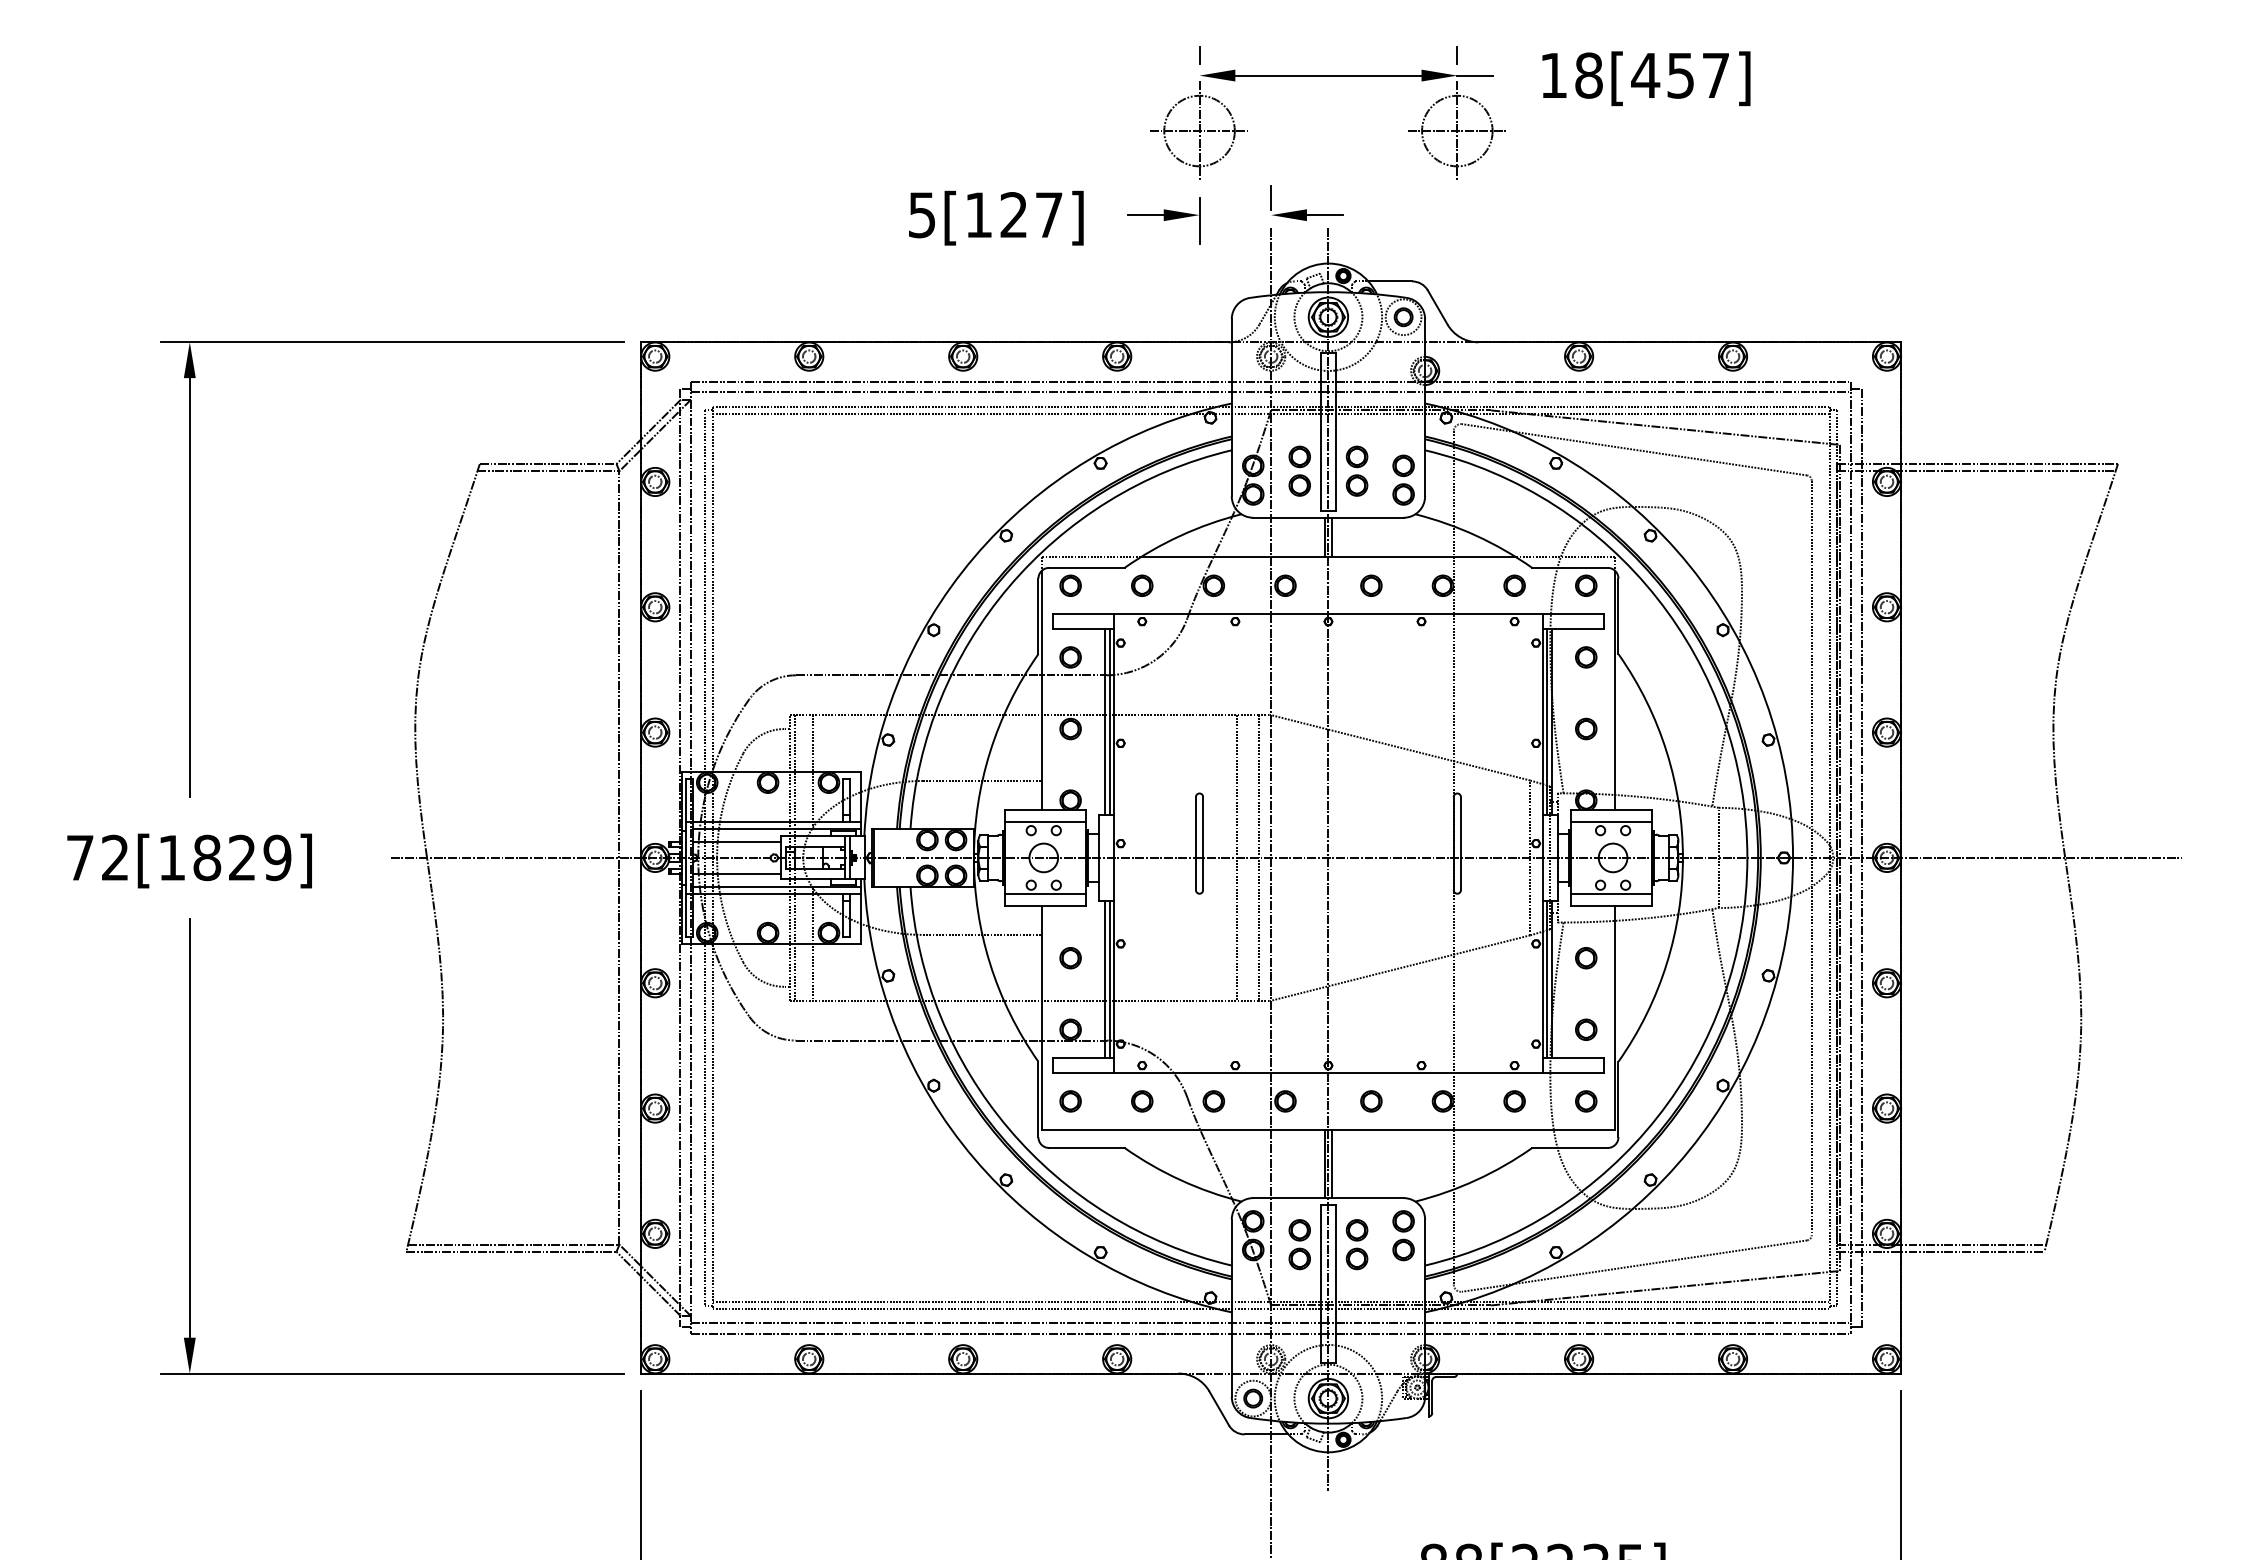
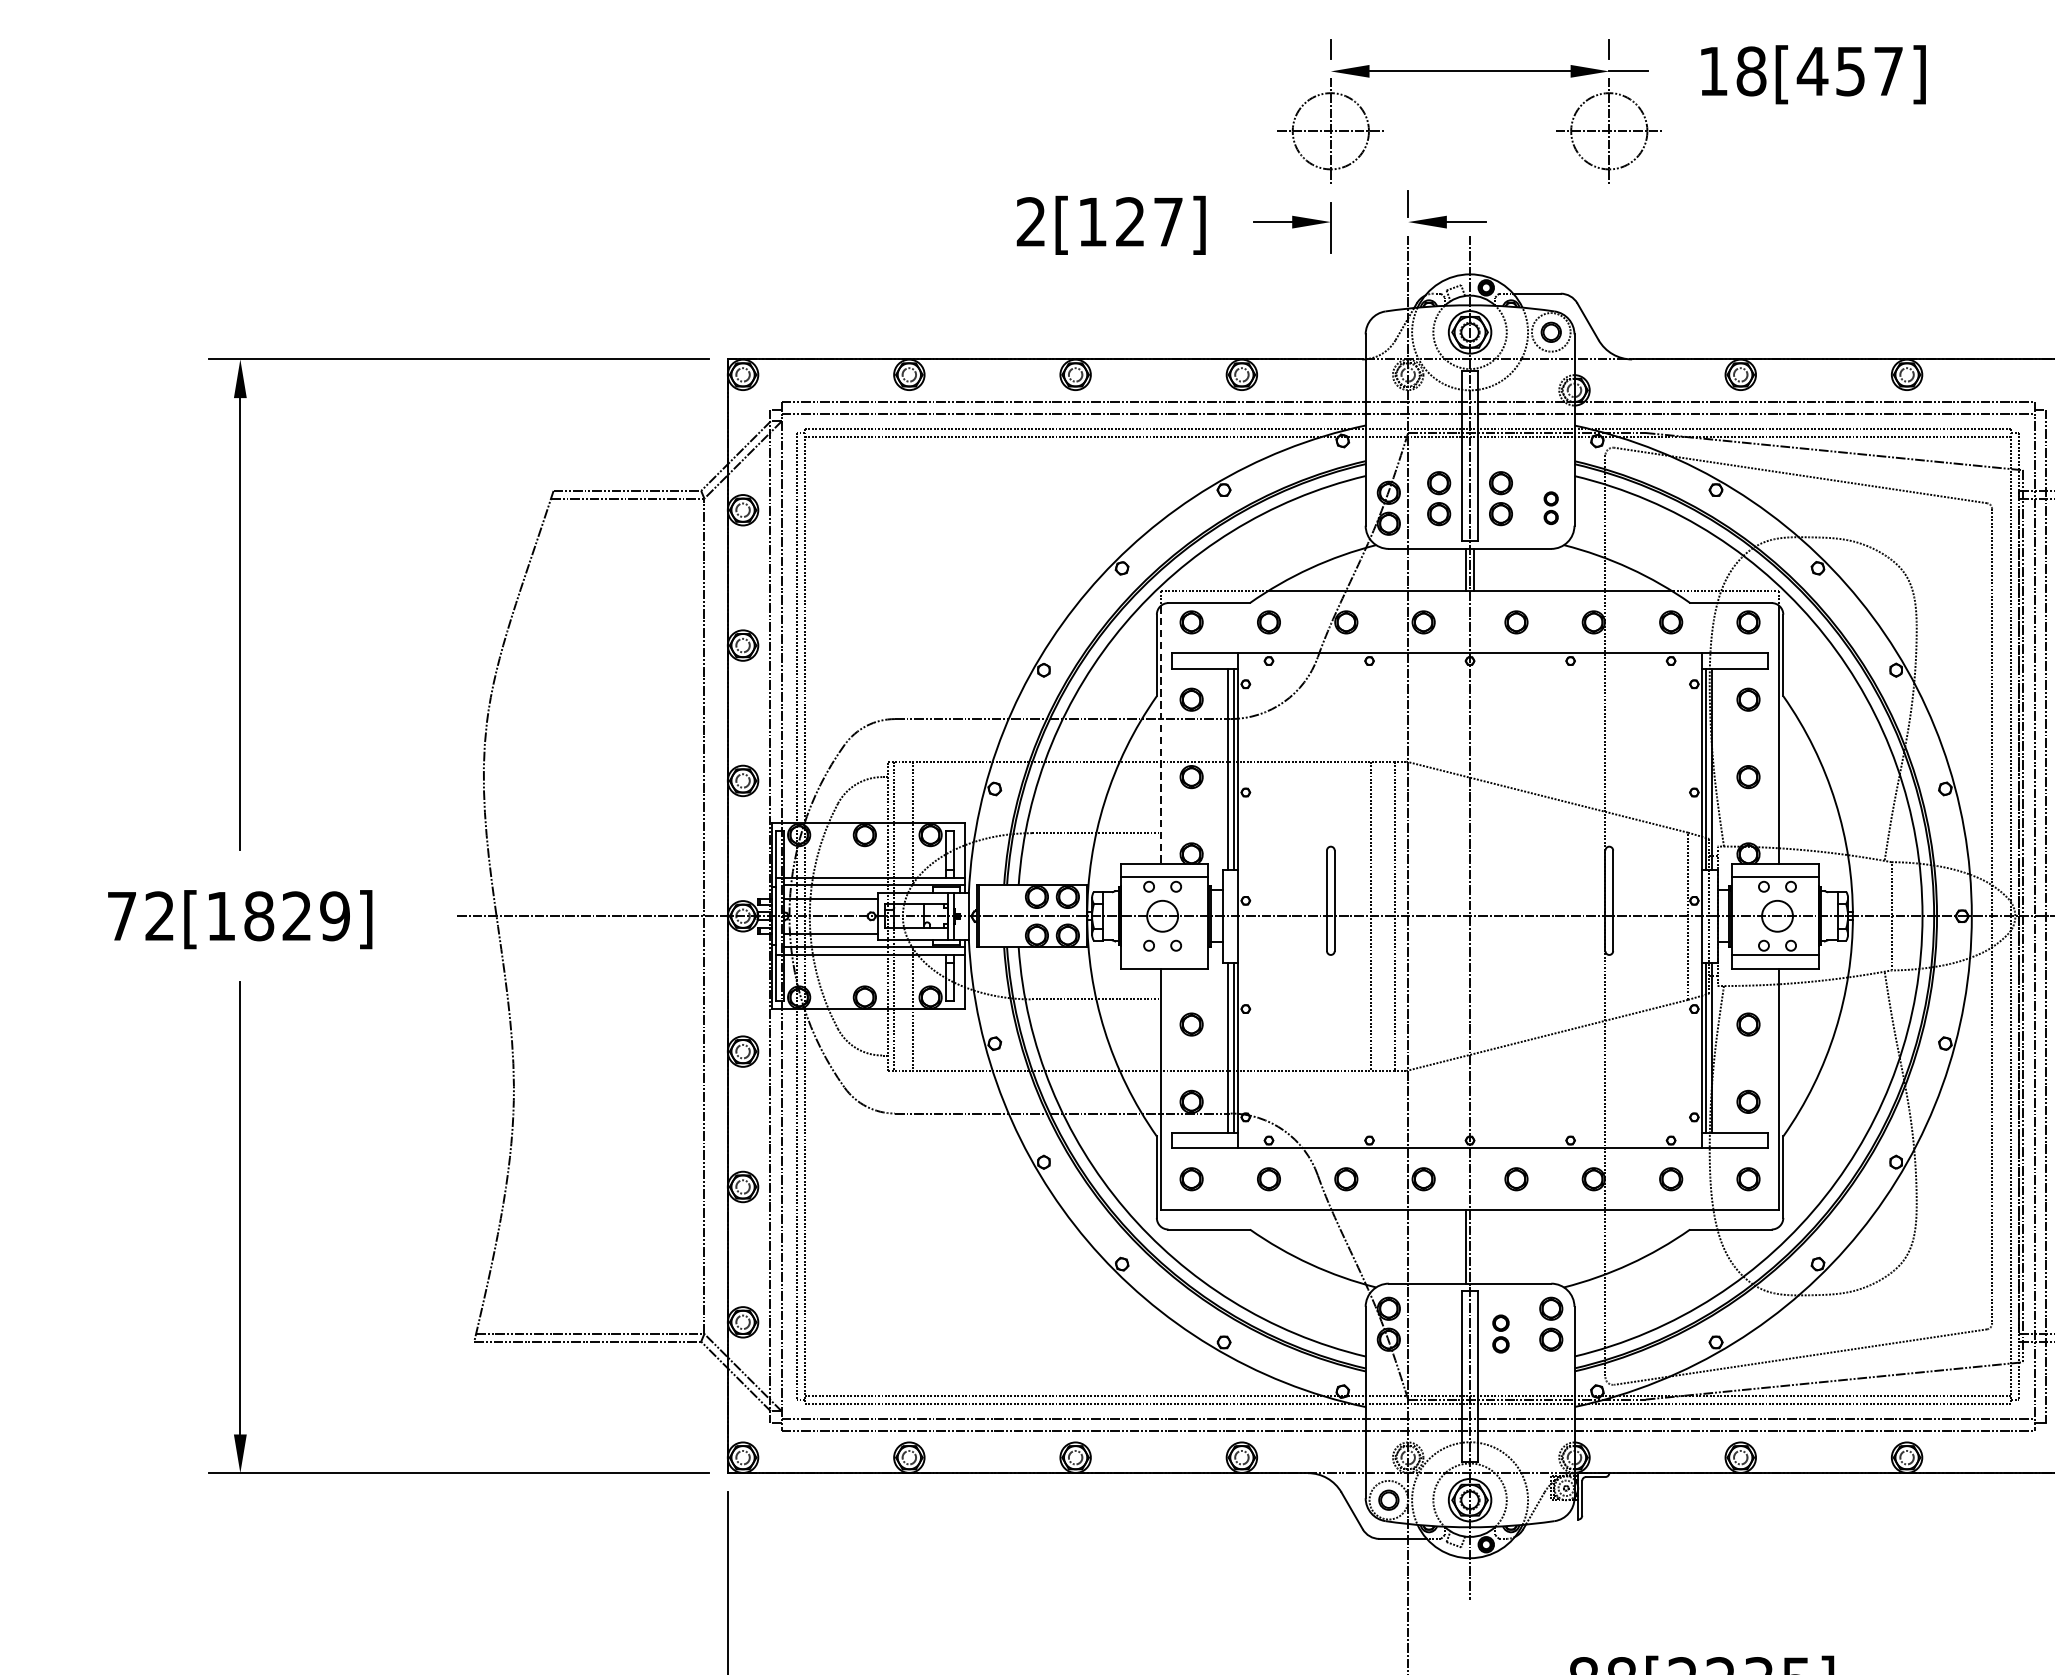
text: (921, 215) -> (1030, 222), 5[127] -> 2[127]
part: (1403, 479) -> (1551, 507), size x0.6
line: (1042, 690) -> (1161, 735), solid -> dashed
line: (1045, 893) -> (1164, 954), removed
line: (1332, 1164) -> (1474, 1247), removed
part: (1299, 1244) -> (1438, 1333), removed
part: (1356, 1244) -> (1500, 1333), size x0.7

